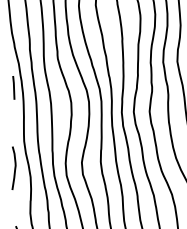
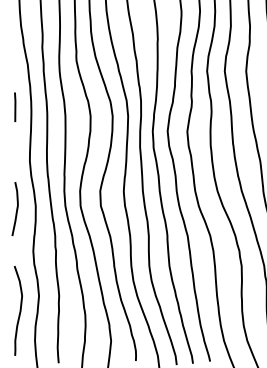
line: (14, 88) -> (15, 107), moved
curve: (14, 167) -> (16, 208), moved

